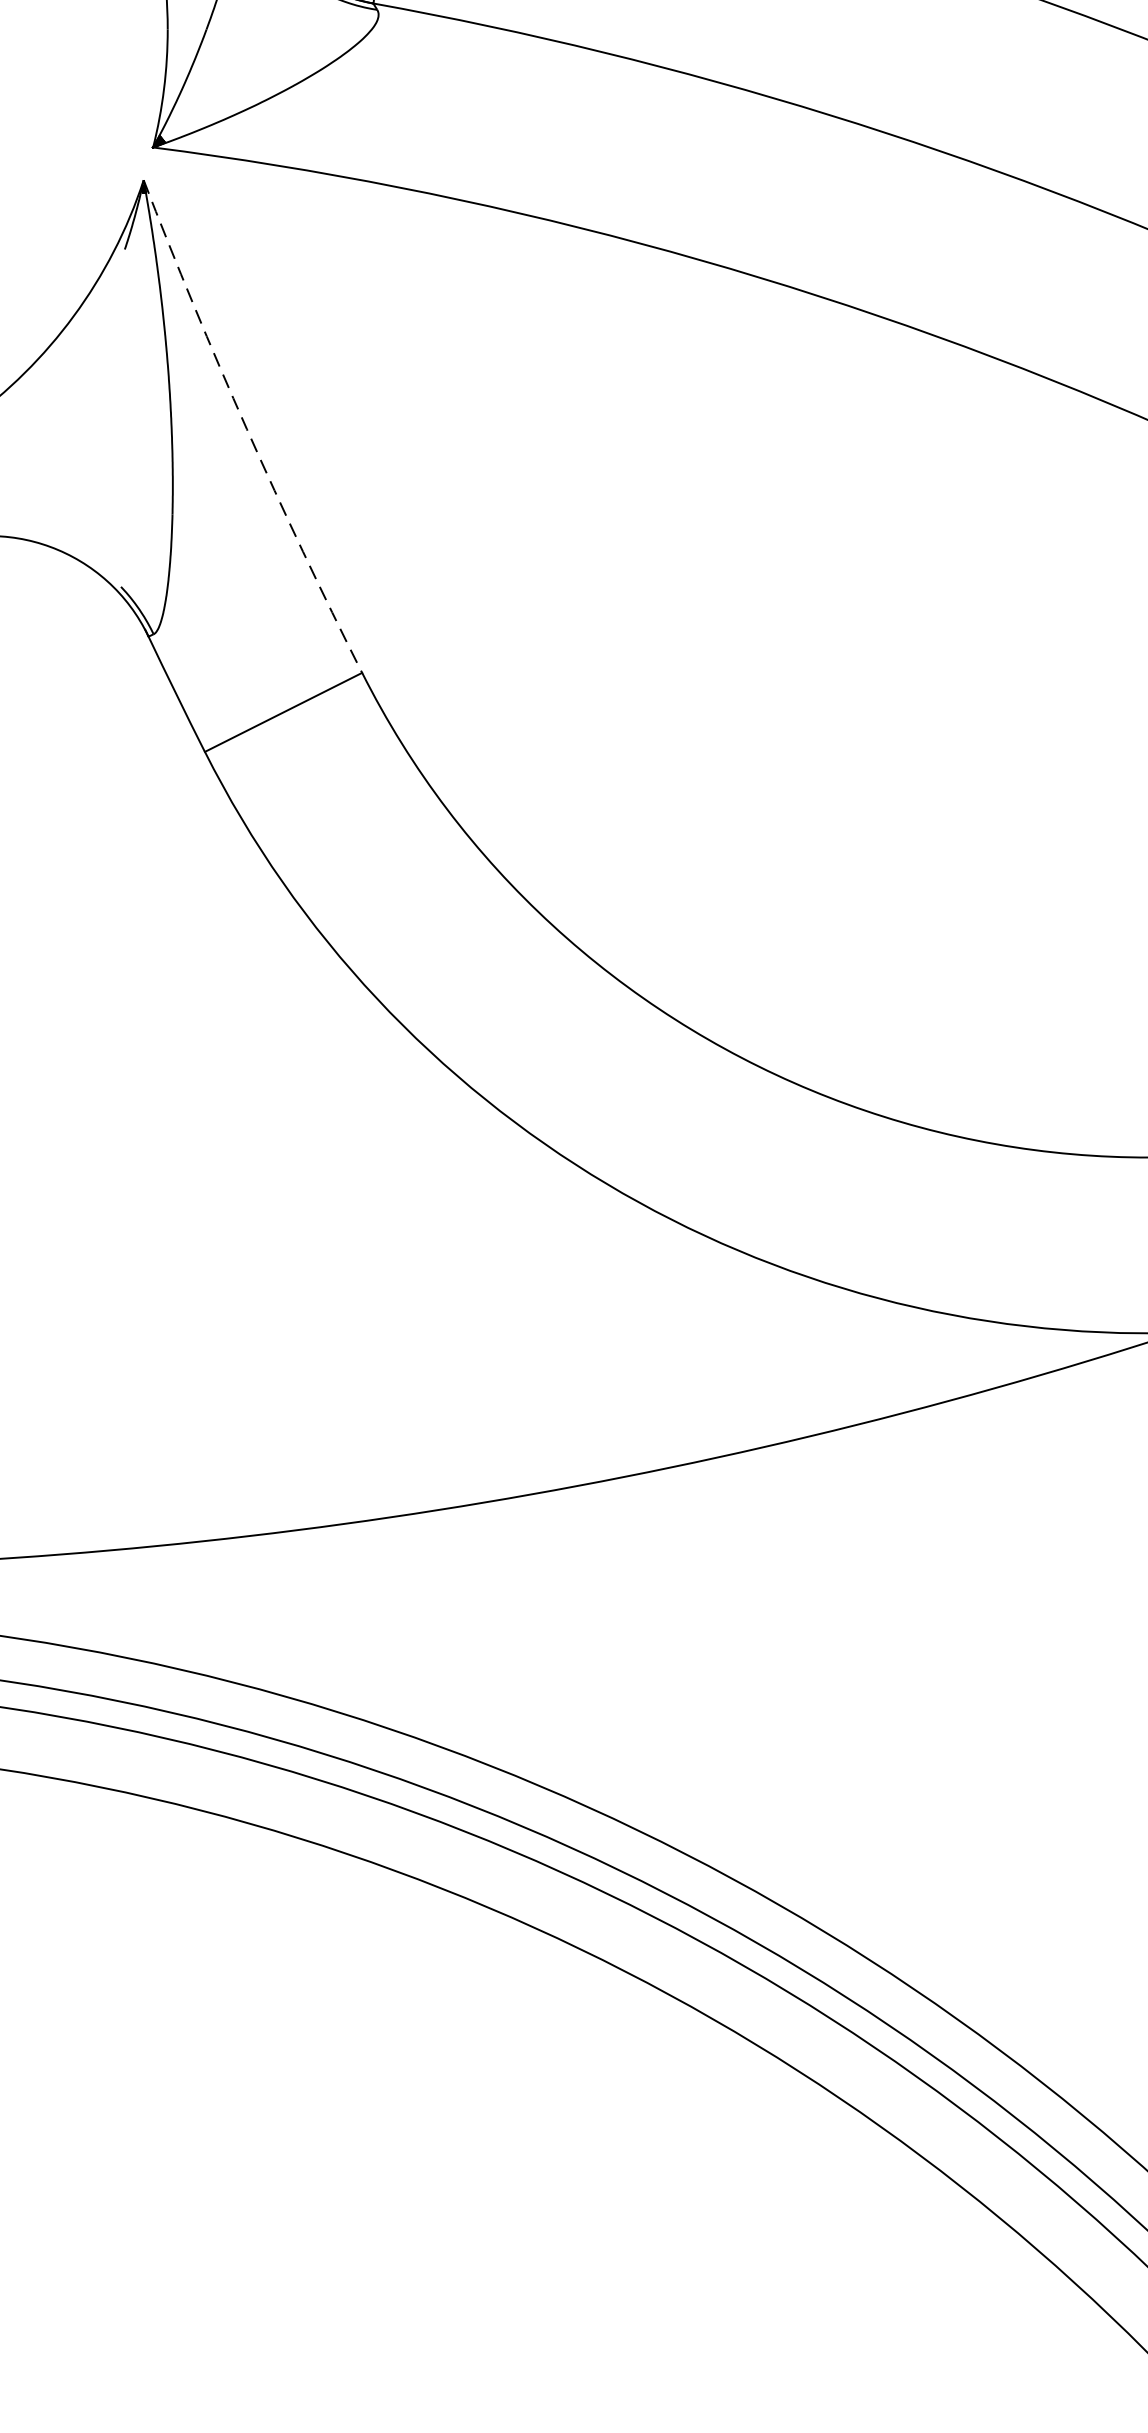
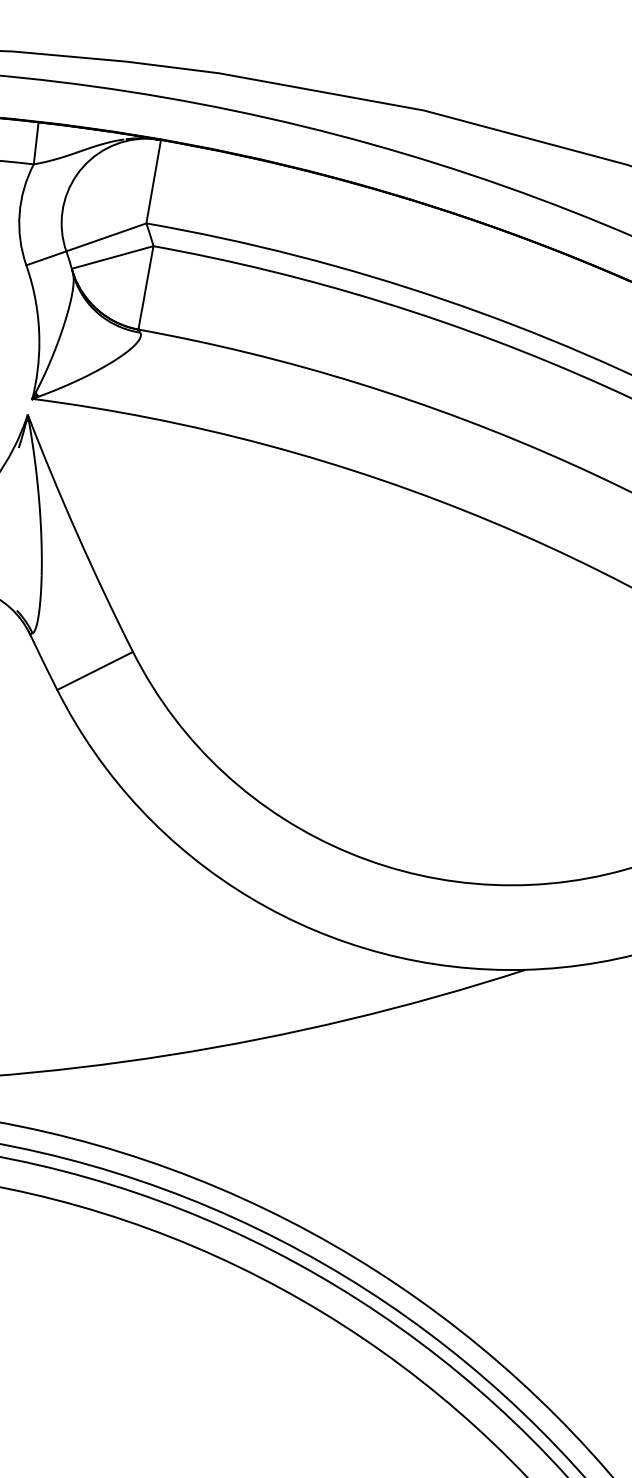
arc: (246, 429) -> (77, 534), dashed -> solid

